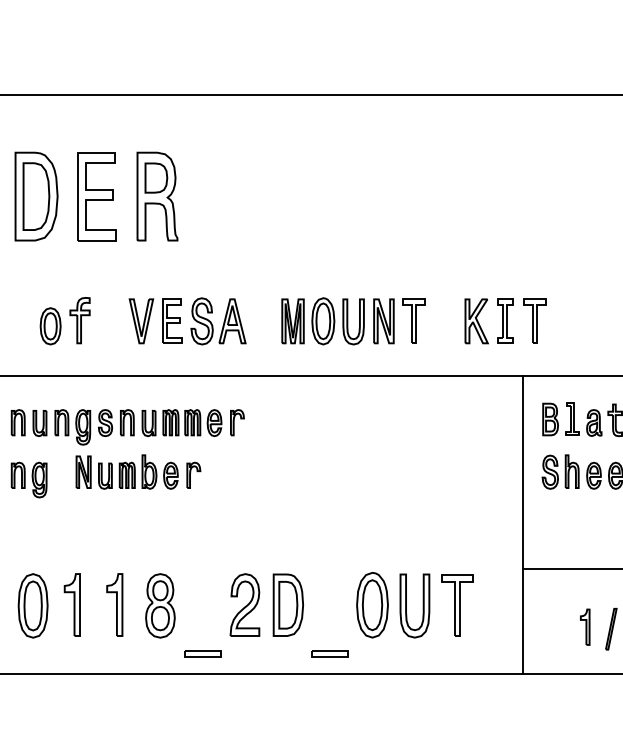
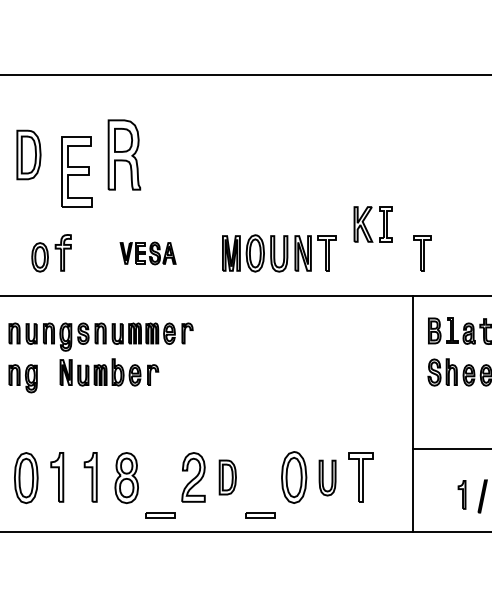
part: (35, 195) -> (28, 154), size x0.7
part: (96, 195) -> (76, 171), moved
part: (186, 321) -> (147, 253), size x0.6
part: (480, 325) -> (366, 227), moved
part: (288, 605) -> (227, 477), size x0.7
part: (414, 605) -> (327, 477), size x0.7

